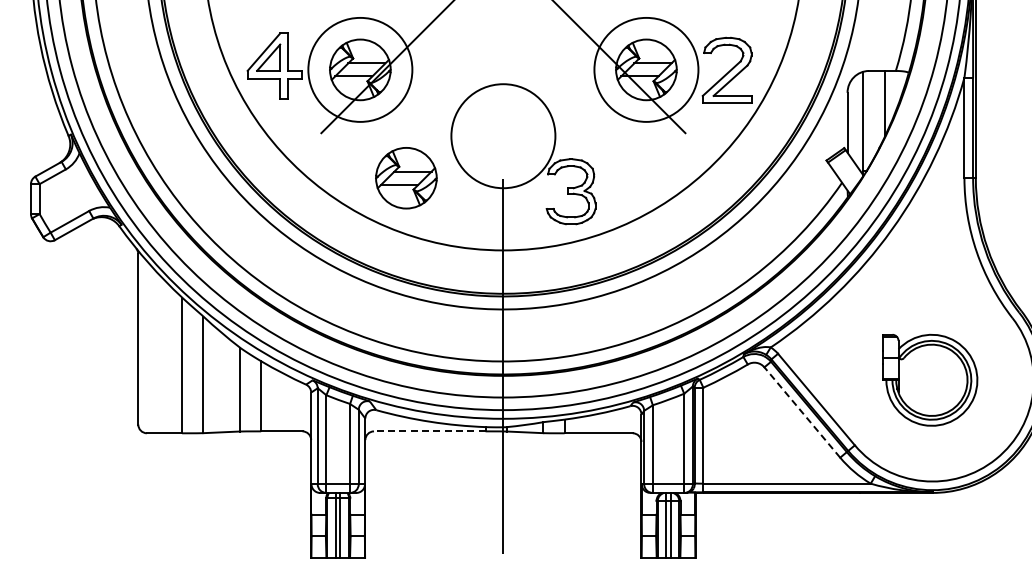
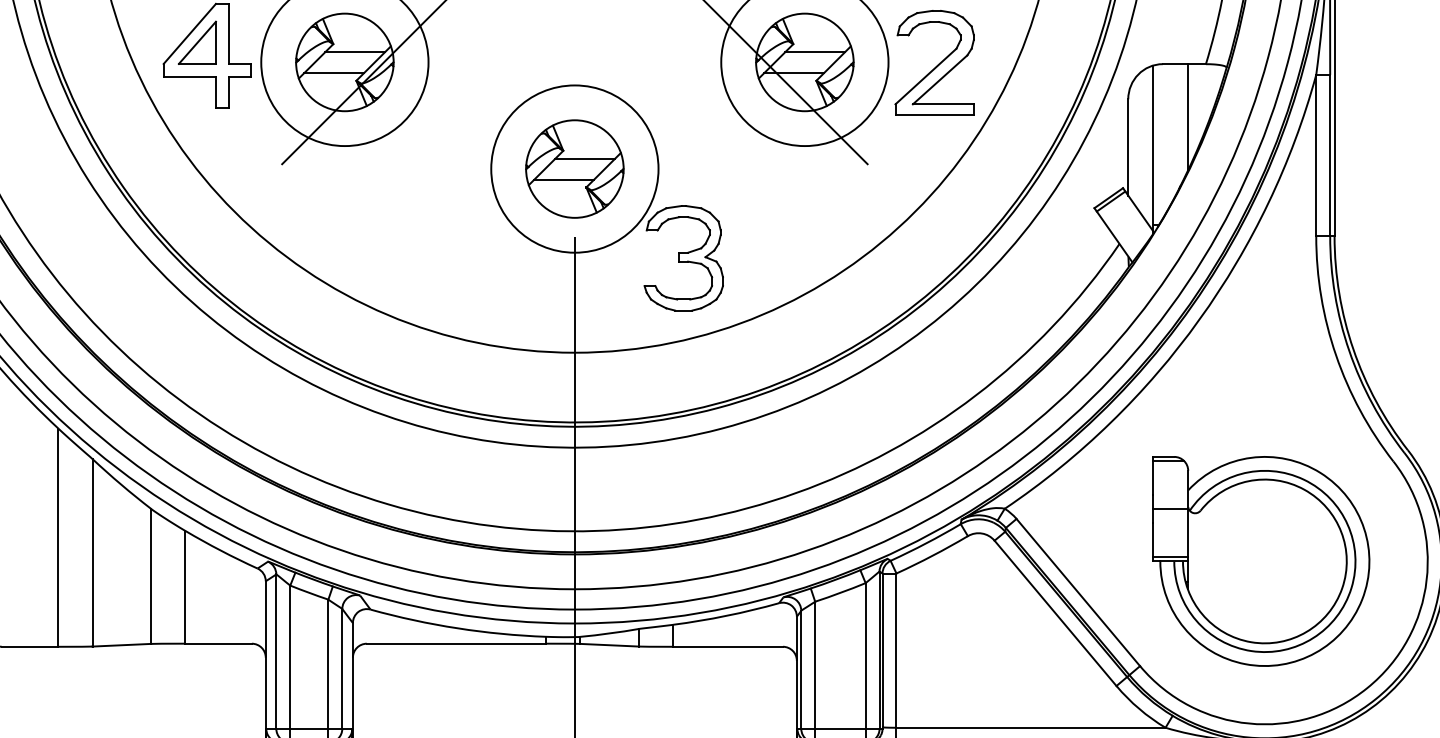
part: (406, 178) -> (575, 169), moved
part: (930, 380) -> (1261, 561), size x1.43
line: (802, 412) -> (1055, 613), dashed -> solid
line: (429, 431) -> (456, 643), dashed -> solid

